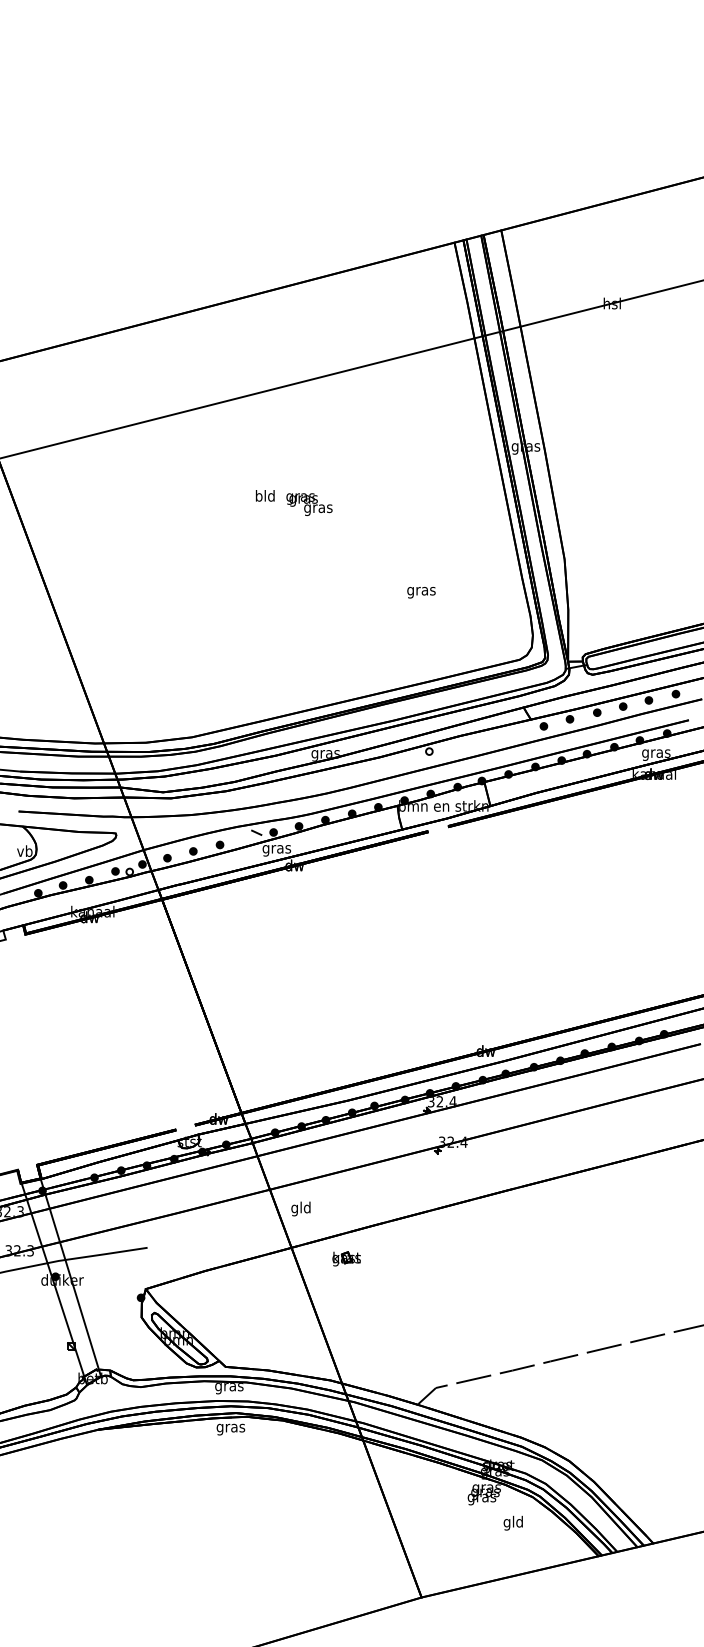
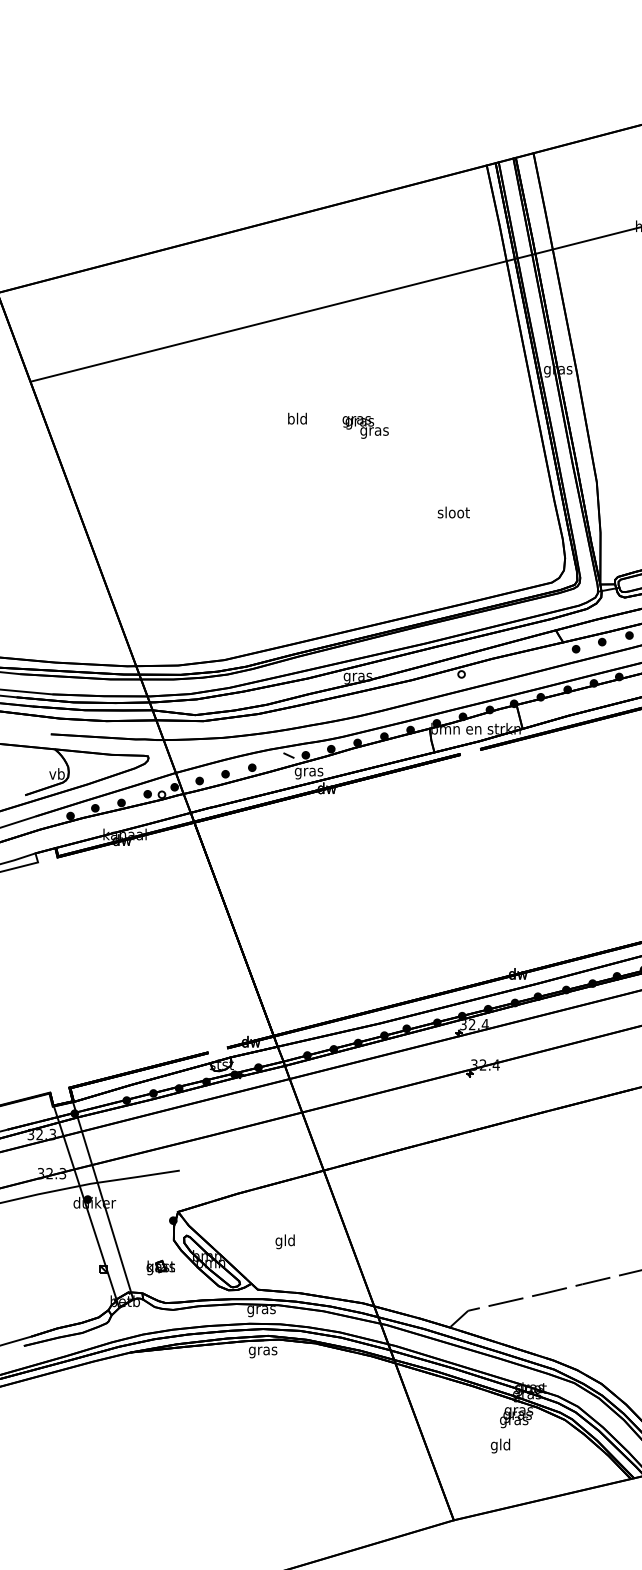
text: (309, 504) -> (365, 427), moved
text: (421, 590) -> (453, 513), gras -> sloot
text: (300, 1208) -> (284, 1241), moved
part: (346, 1258) -> (160, 1267), moved
text: (512, 1522) -> (499, 1445), moved

